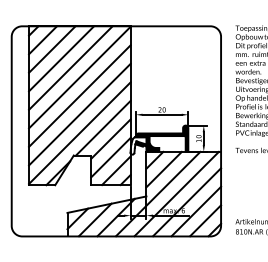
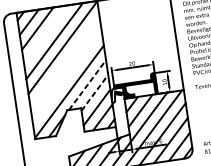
line: (61, 58) -> (46, 34), removed
line: (79, 95) -> (64, 61), removed
line: (79, 114) -> (66, 77), removed
line: (103, 128) -> (87, 85), solid -> dashed
line: (110, 139) -> (94, 93), solid -> dashed

